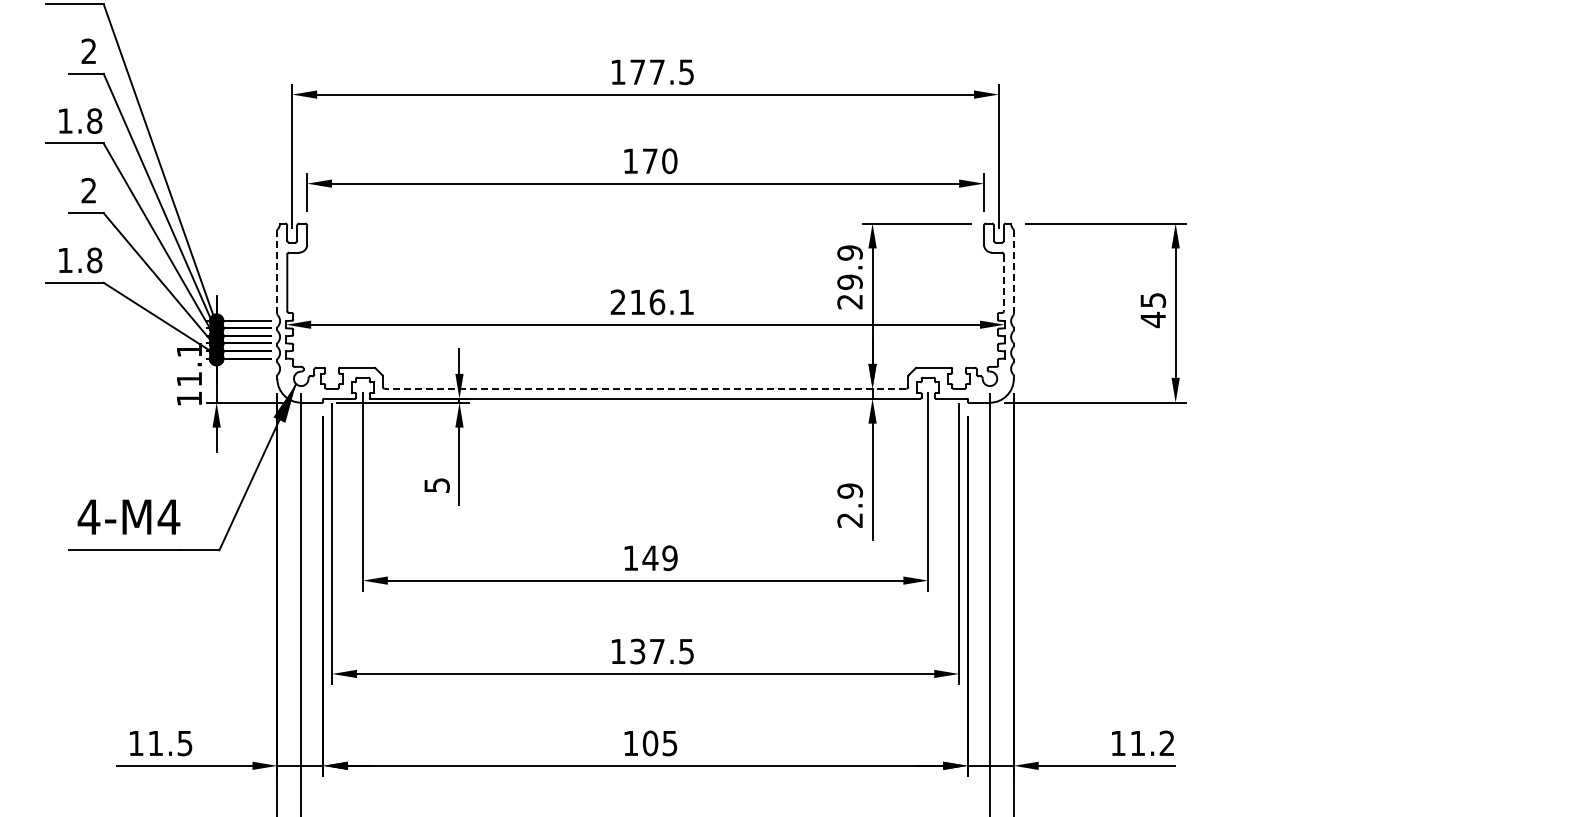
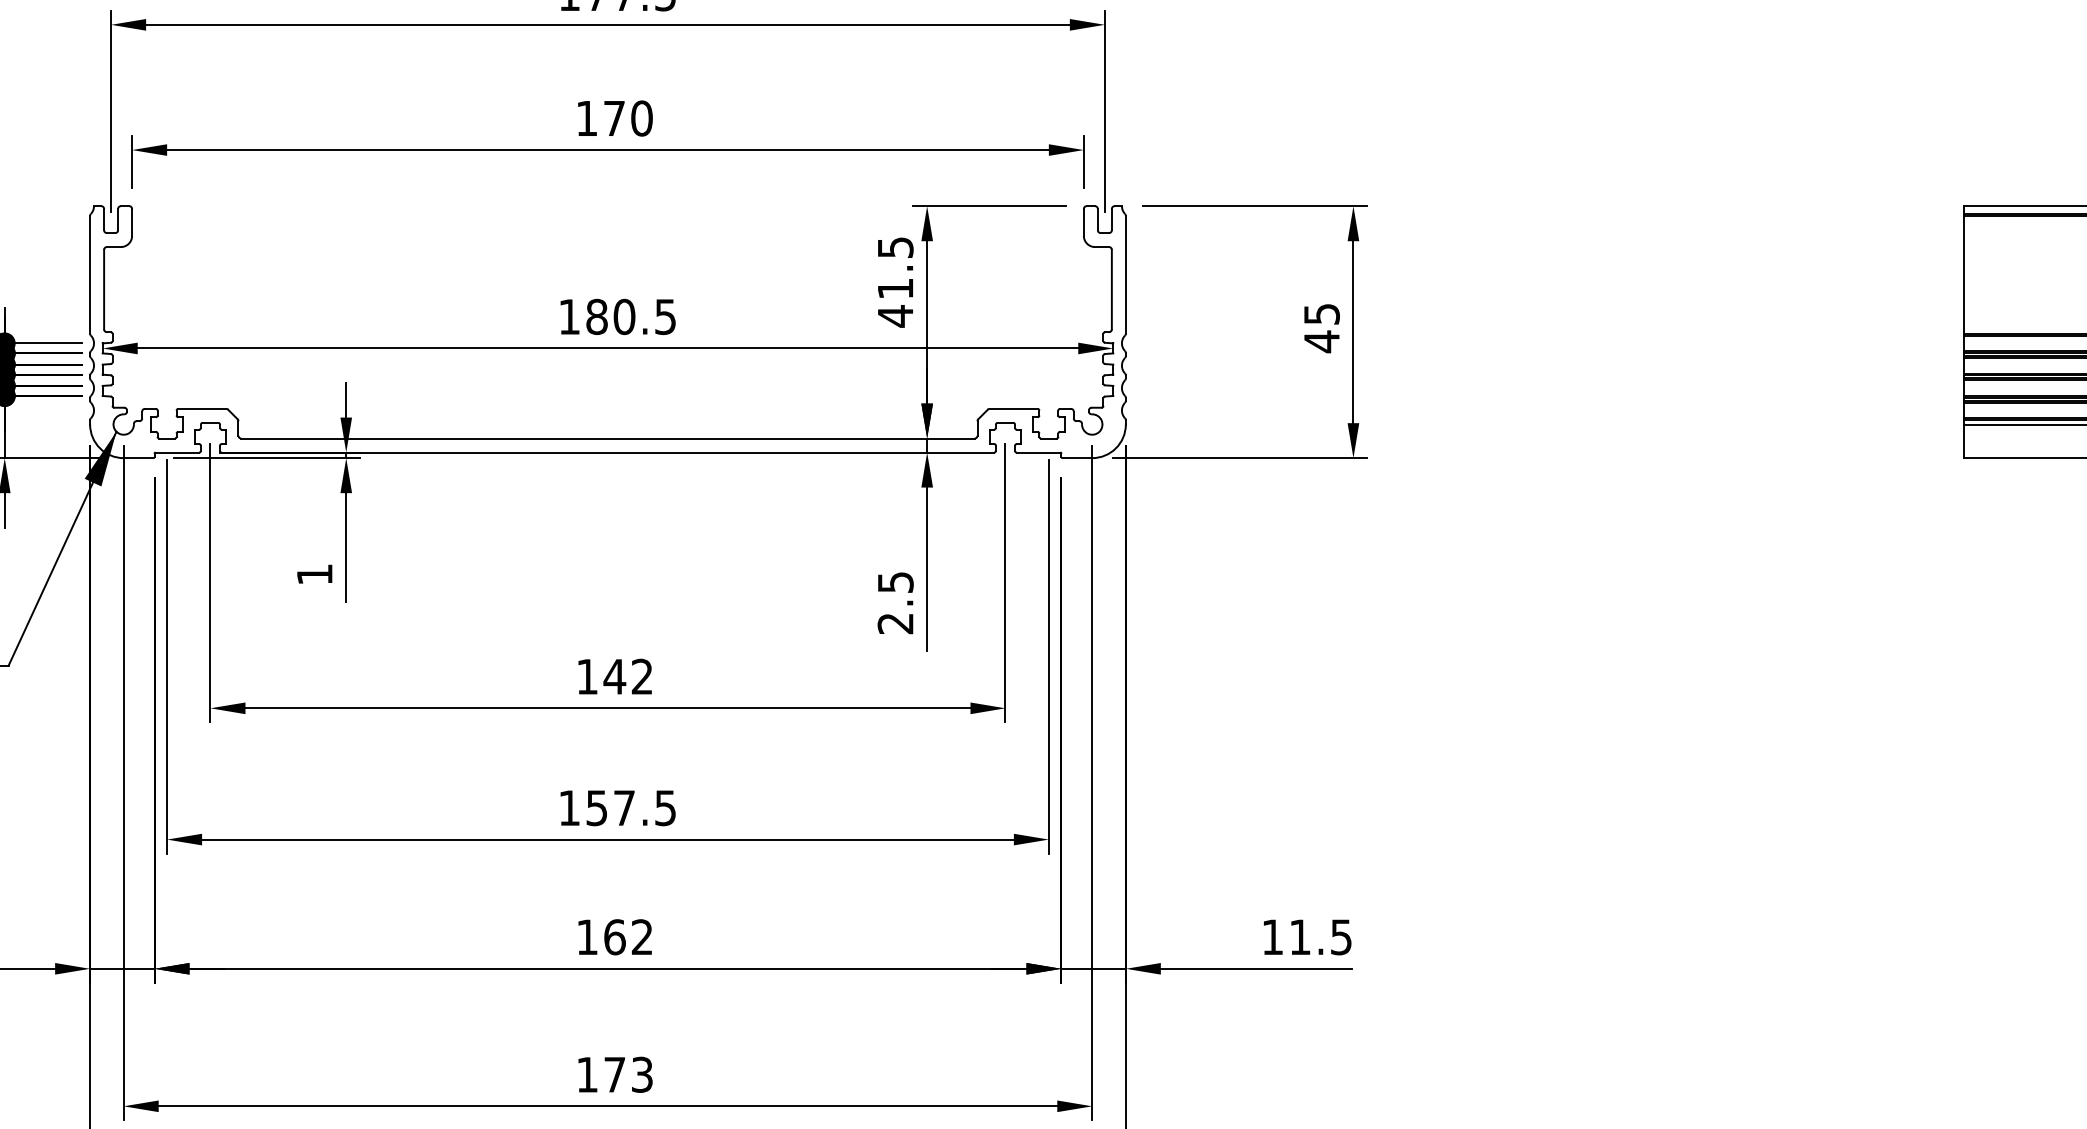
line: (277, 272) -> (90, 275), dashed -> solid
line: (1013, 272) -> (1125, 275), dashed -> solid
text: (849, 277) -> (894, 282), 29.9 -> 41.5
line: (1003, 283) -> (1111, 290), dashed -> solid
text: (651, 302) -> (616, 317), 216.1 -> 180.5
line: (645, 388) -> (607, 438), dashed -> solid
text: (436, 485) -> (313, 574), 5 -> 1
text: (849, 490) -> (894, 581), 2.9 -> 2.5
text: (669, 558) -> (641, 677), 149 -> 142
text: (638, 650) -> (597, 806), 137.5 -> 157.5
text: (659, 743) -> (627, 937), 105 -> 162
text: (1166, 743) -> (1340, 937), 11.2 -> 11.5

